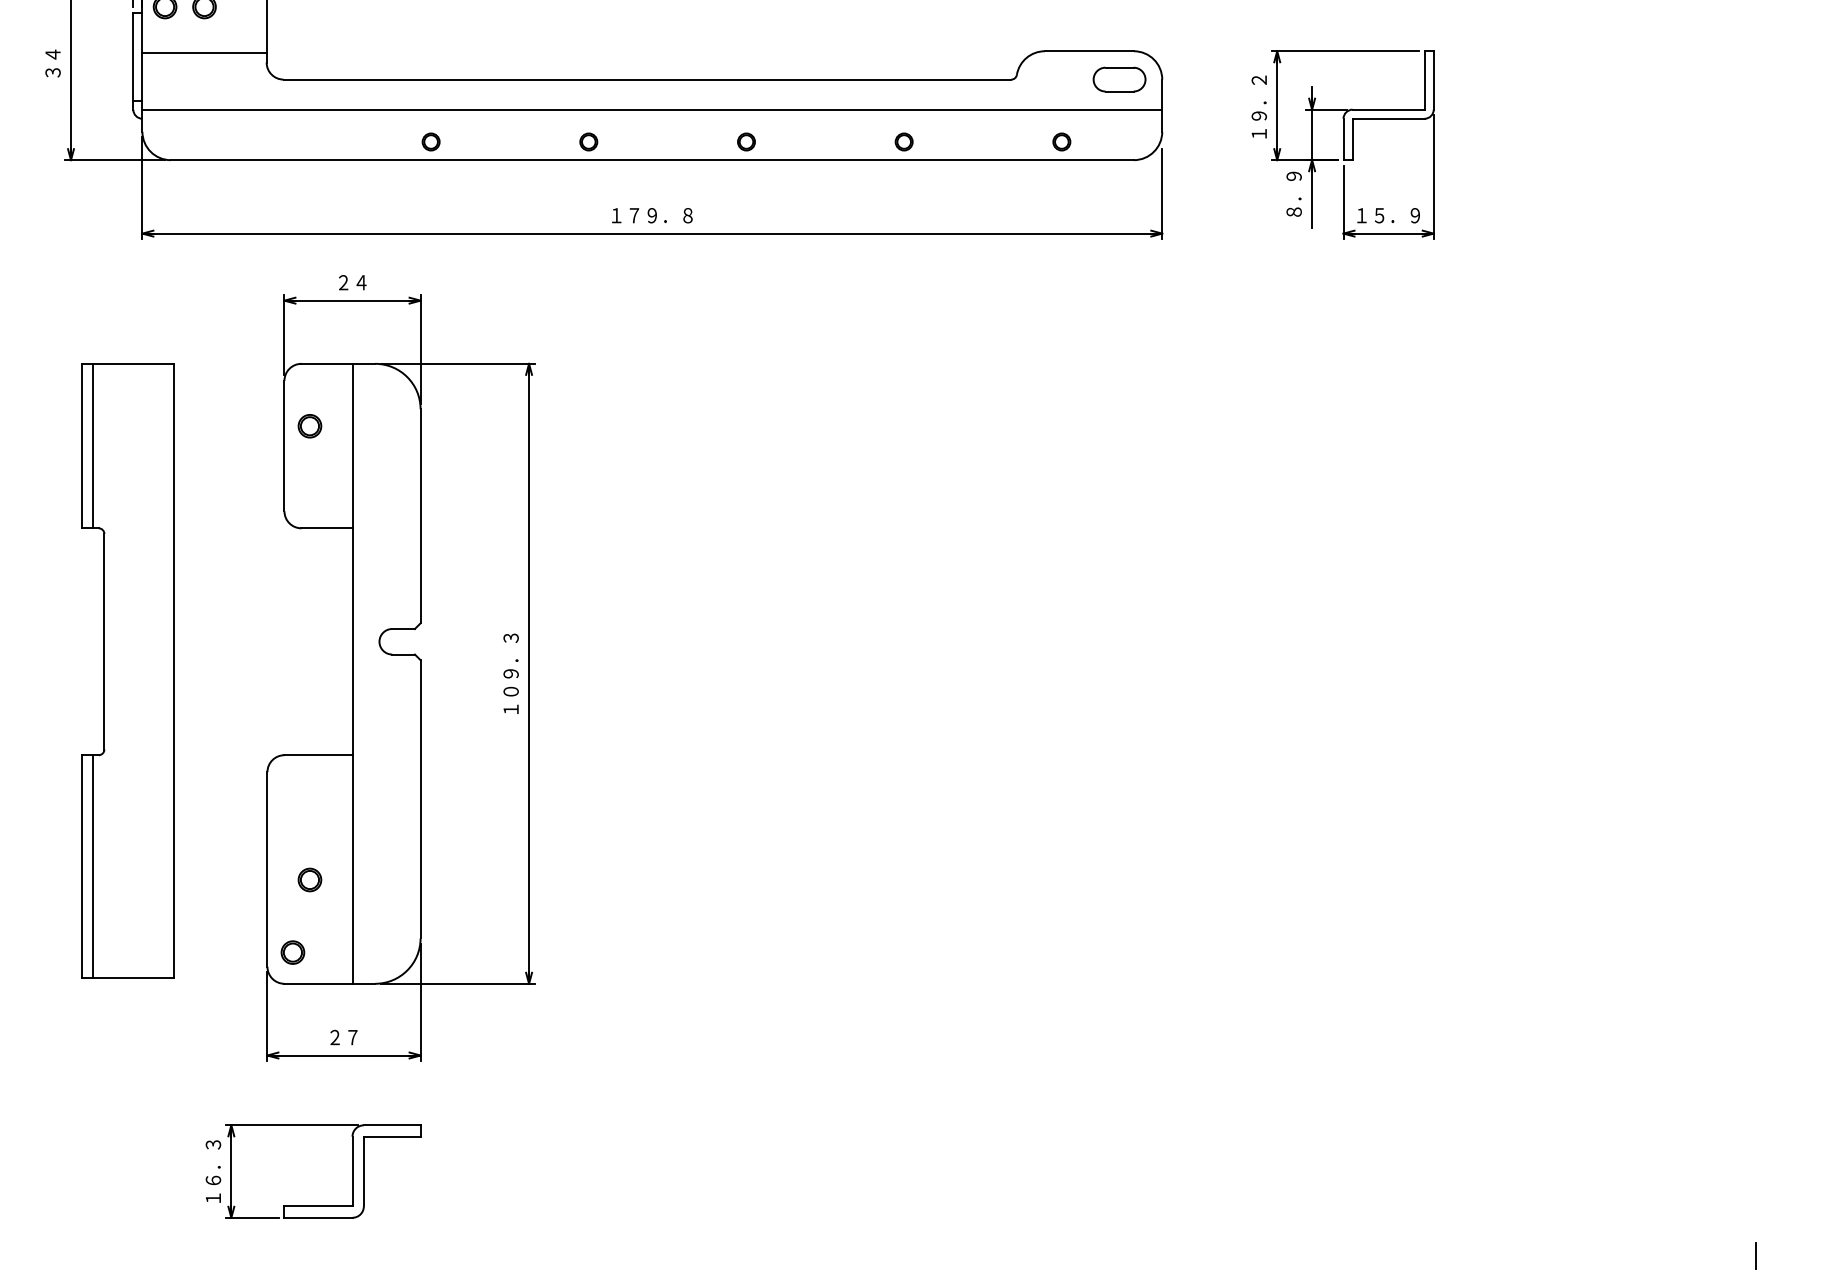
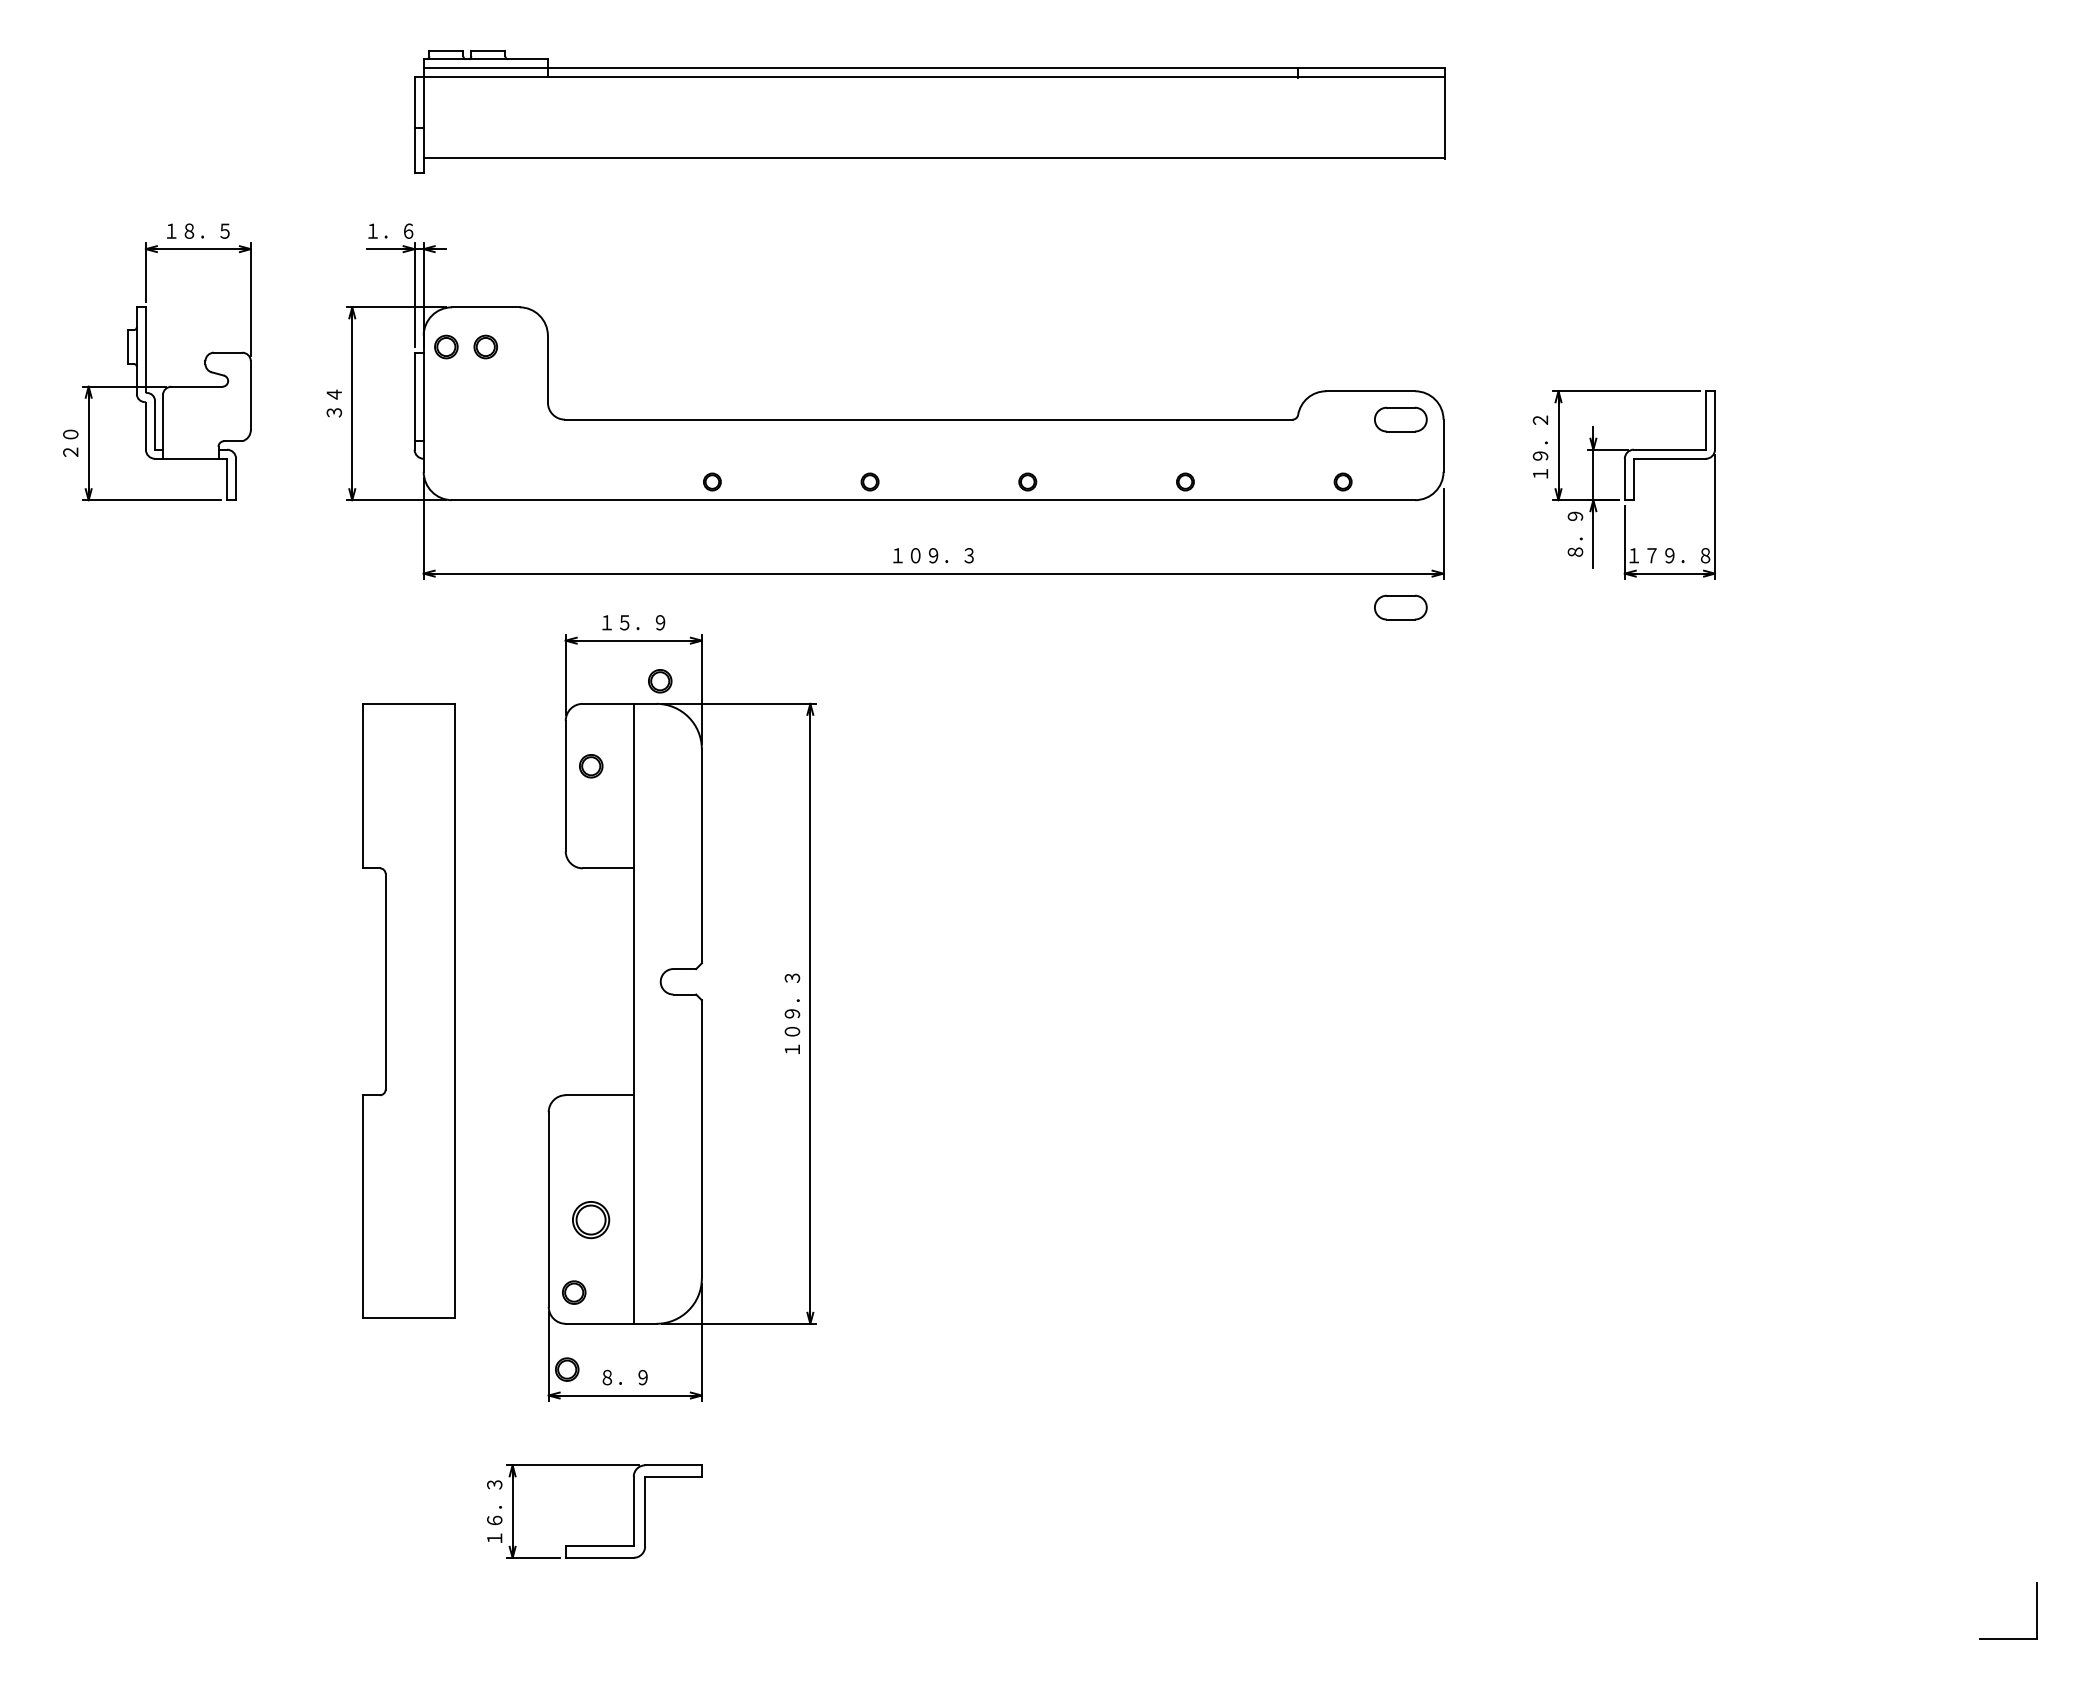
line: (204, 52) -> (485, 392), removed
line: (652, 109) -> (933, 449), removed
text: (661, 215) -> (942, 555), １７９．８ -> １０９．３
text: (1388, 215) -> (1669, 555), １５．９ -> １７９．８
part: (1119, 267) -> (1400, 607), added
text: (352, 282) -> (633, 622), ２４ -> １５．９
part: (379, 341) -> (660, 681), added
line: (93, 445) -> (374, 785), removed
line: (93, 866) -> (374, 1206), removed
part: (310, 879) -> (591, 1219), size x1.6
part: (286, 1029) -> (567, 1369), added
text: (343, 1037) -> (624, 1377), ２７ -> ８．９

